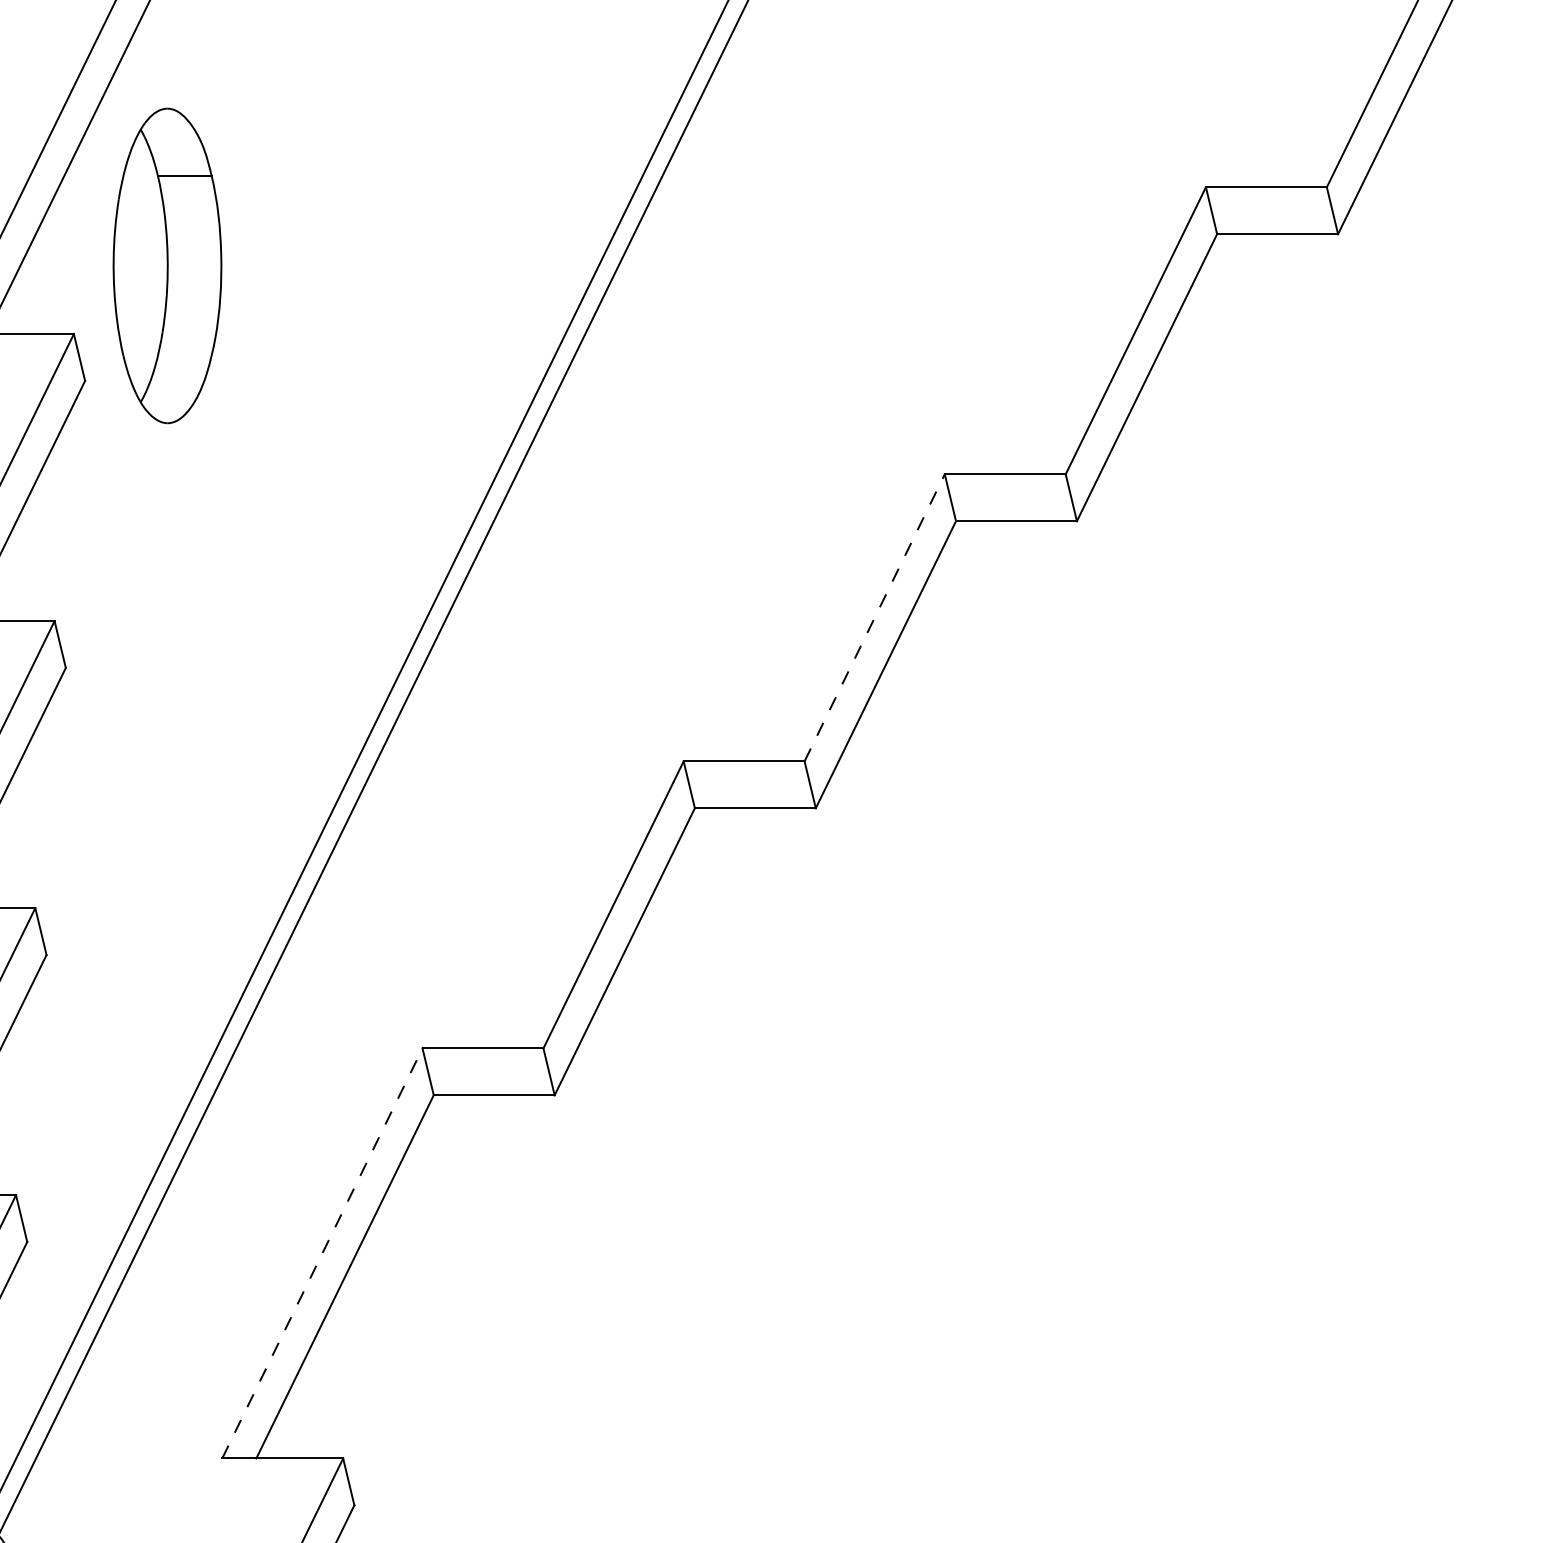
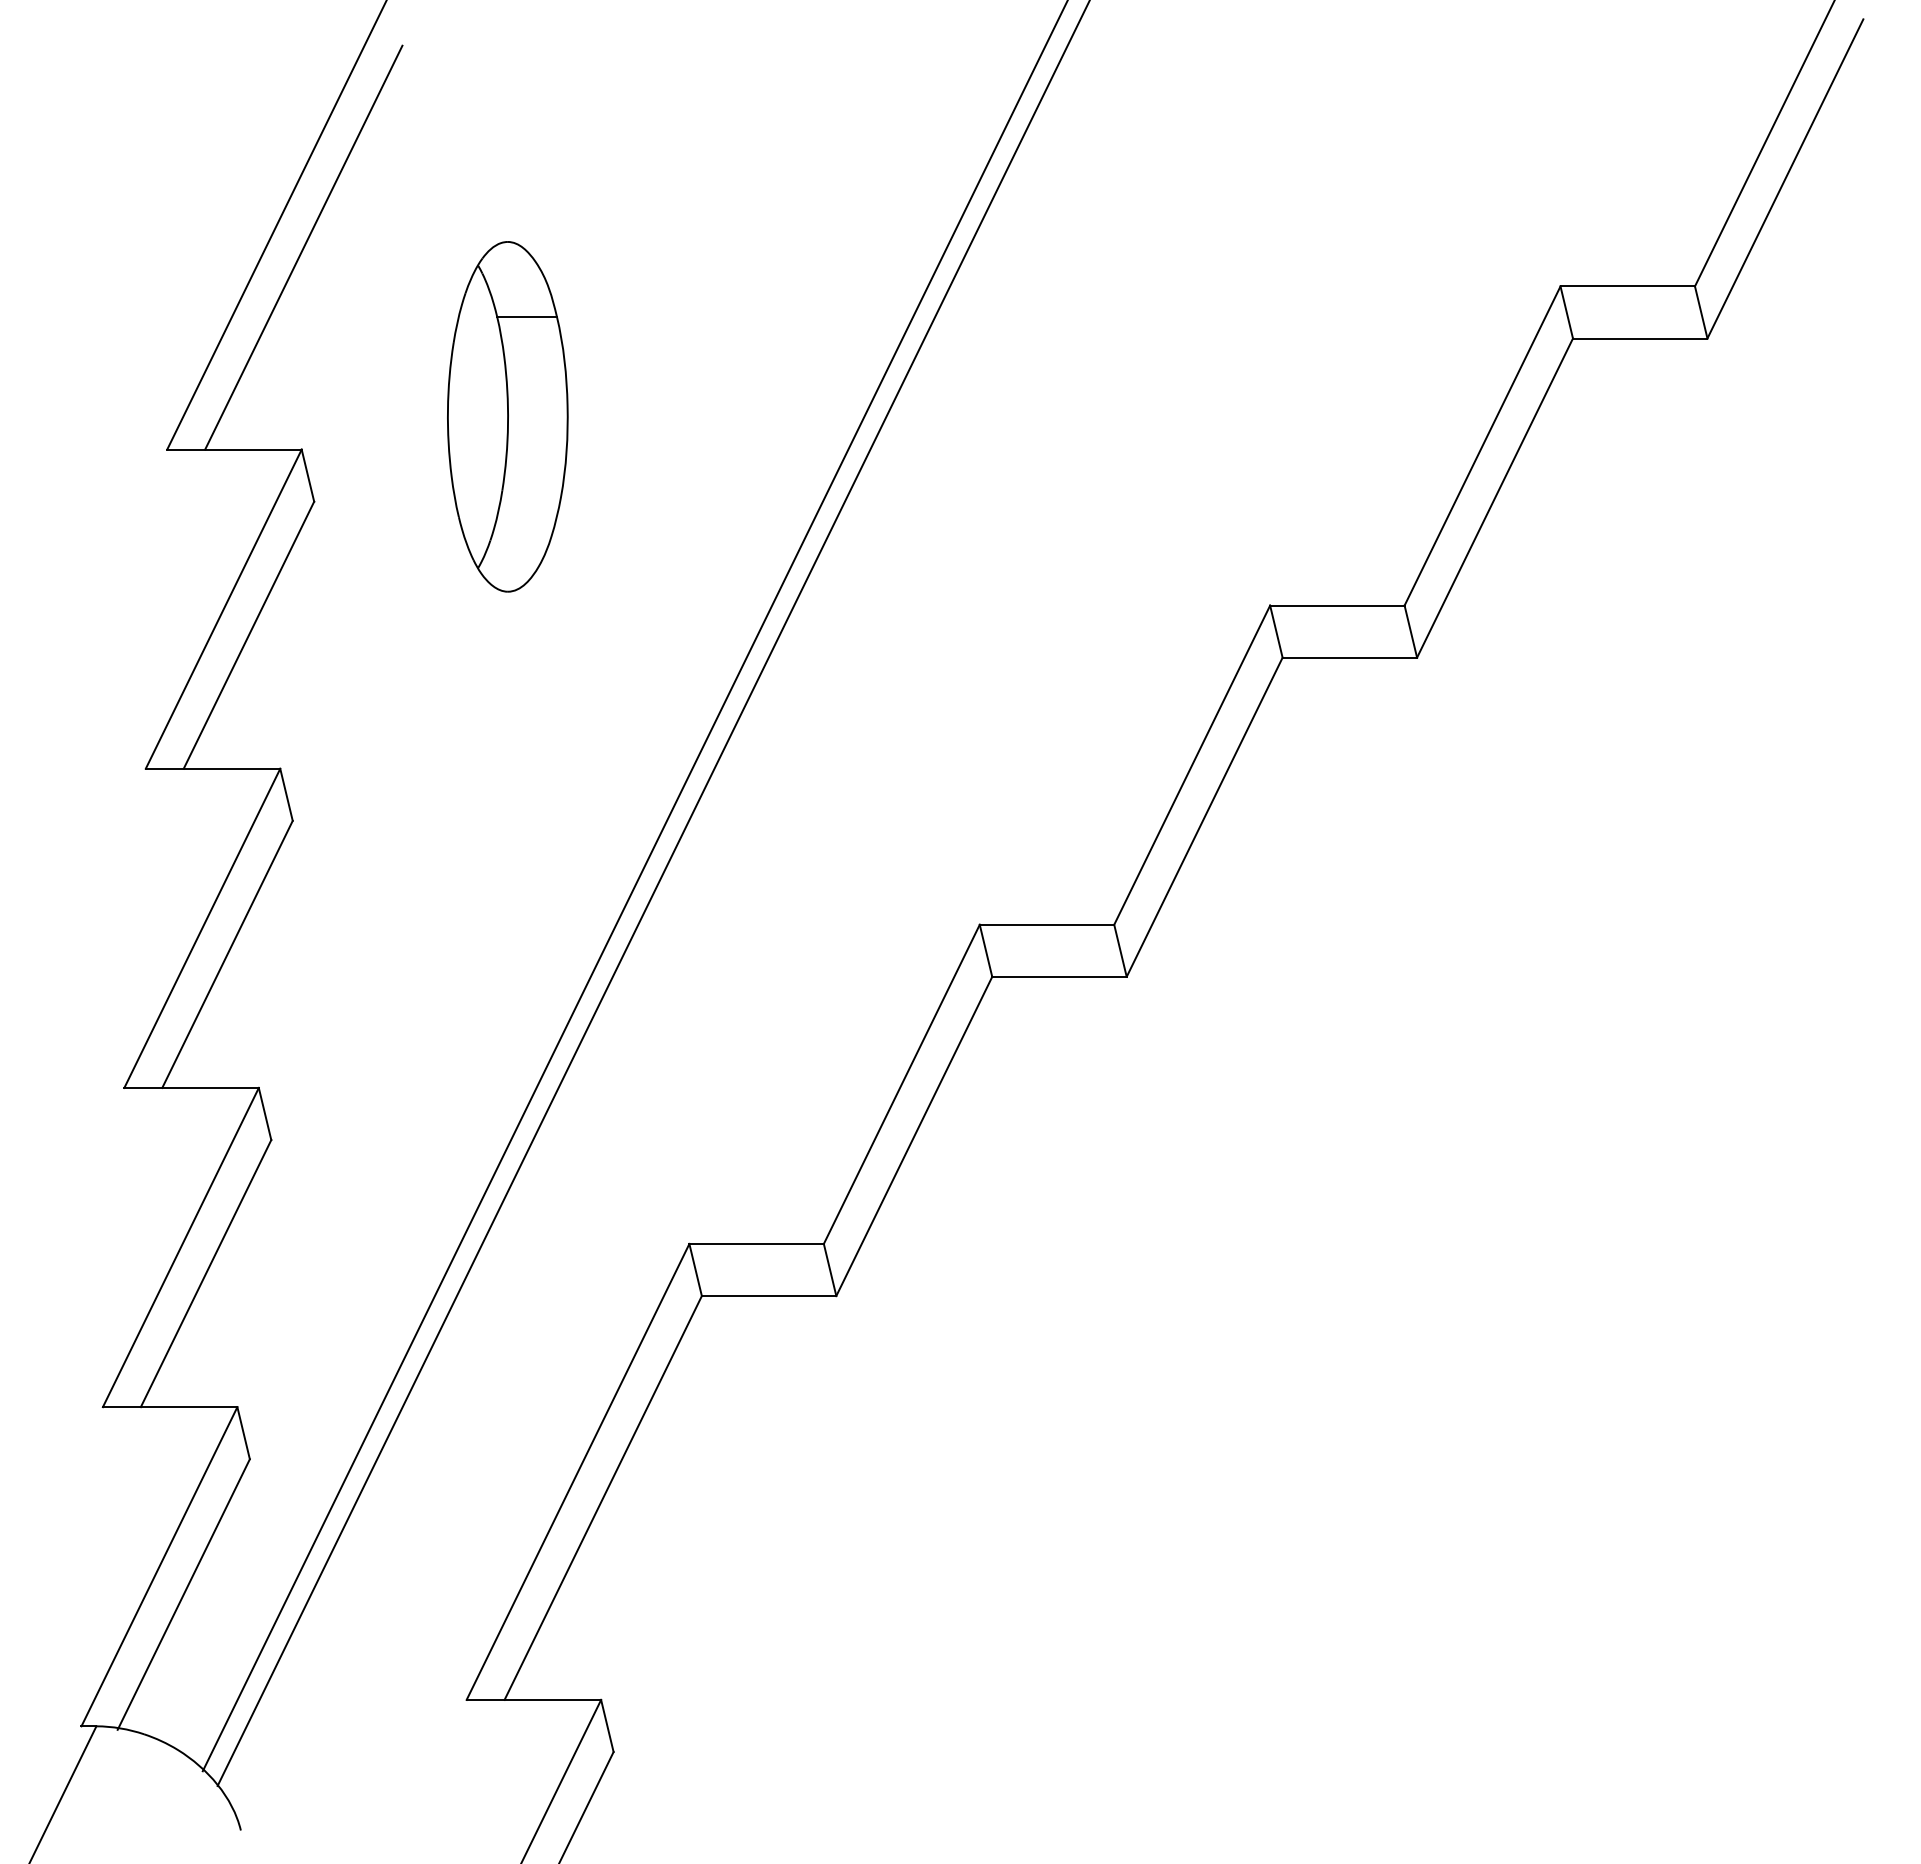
part: (167, 265) -> (507, 416), moved
line: (874, 618) -> (1192, 765), dashed -> solid
line: (322, 1253) -> (578, 1471), dashed -> solid

